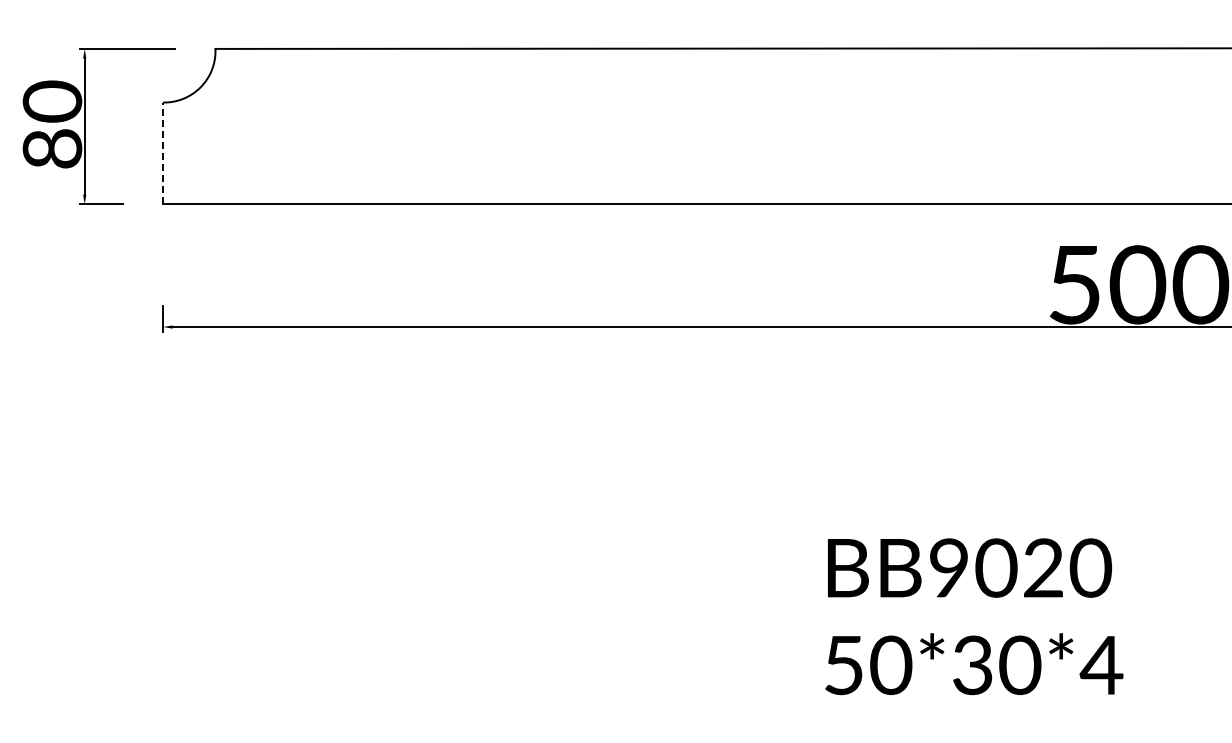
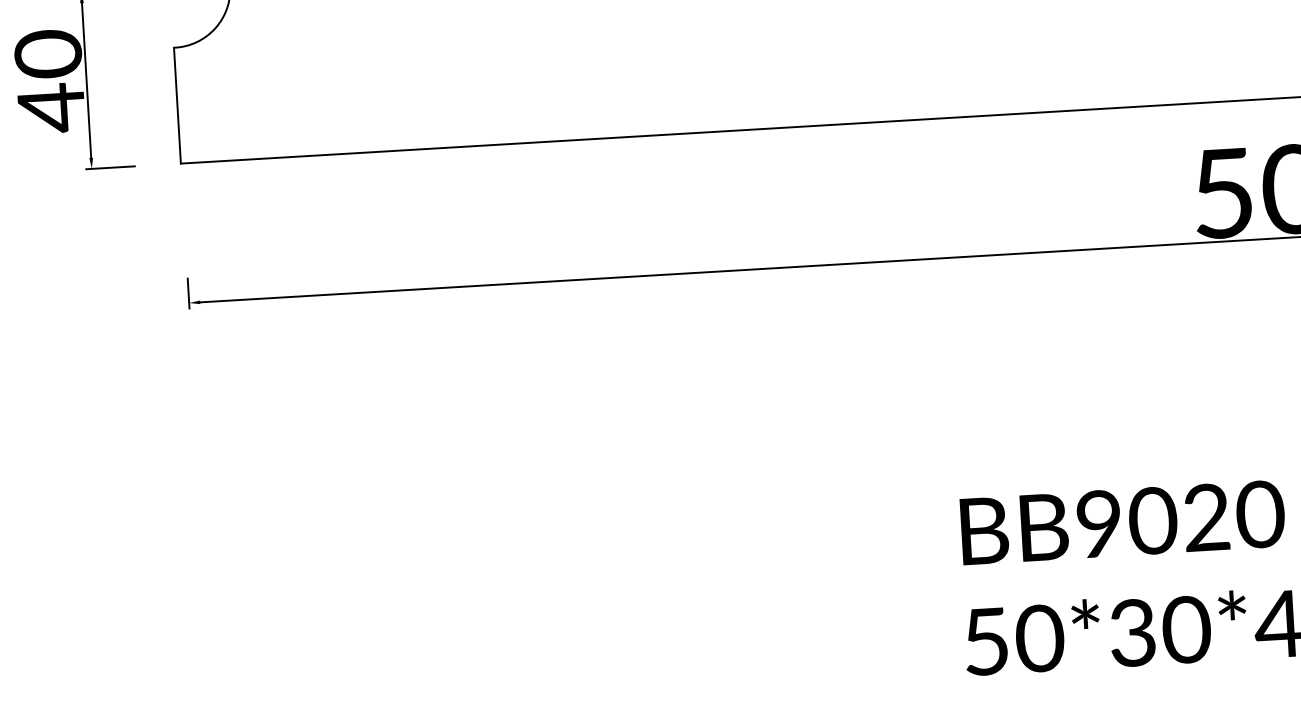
text: (52, 149) -> (51, 108), 80 -> 40
line: (163, 153) -> (177, 105), dashed -> solid

